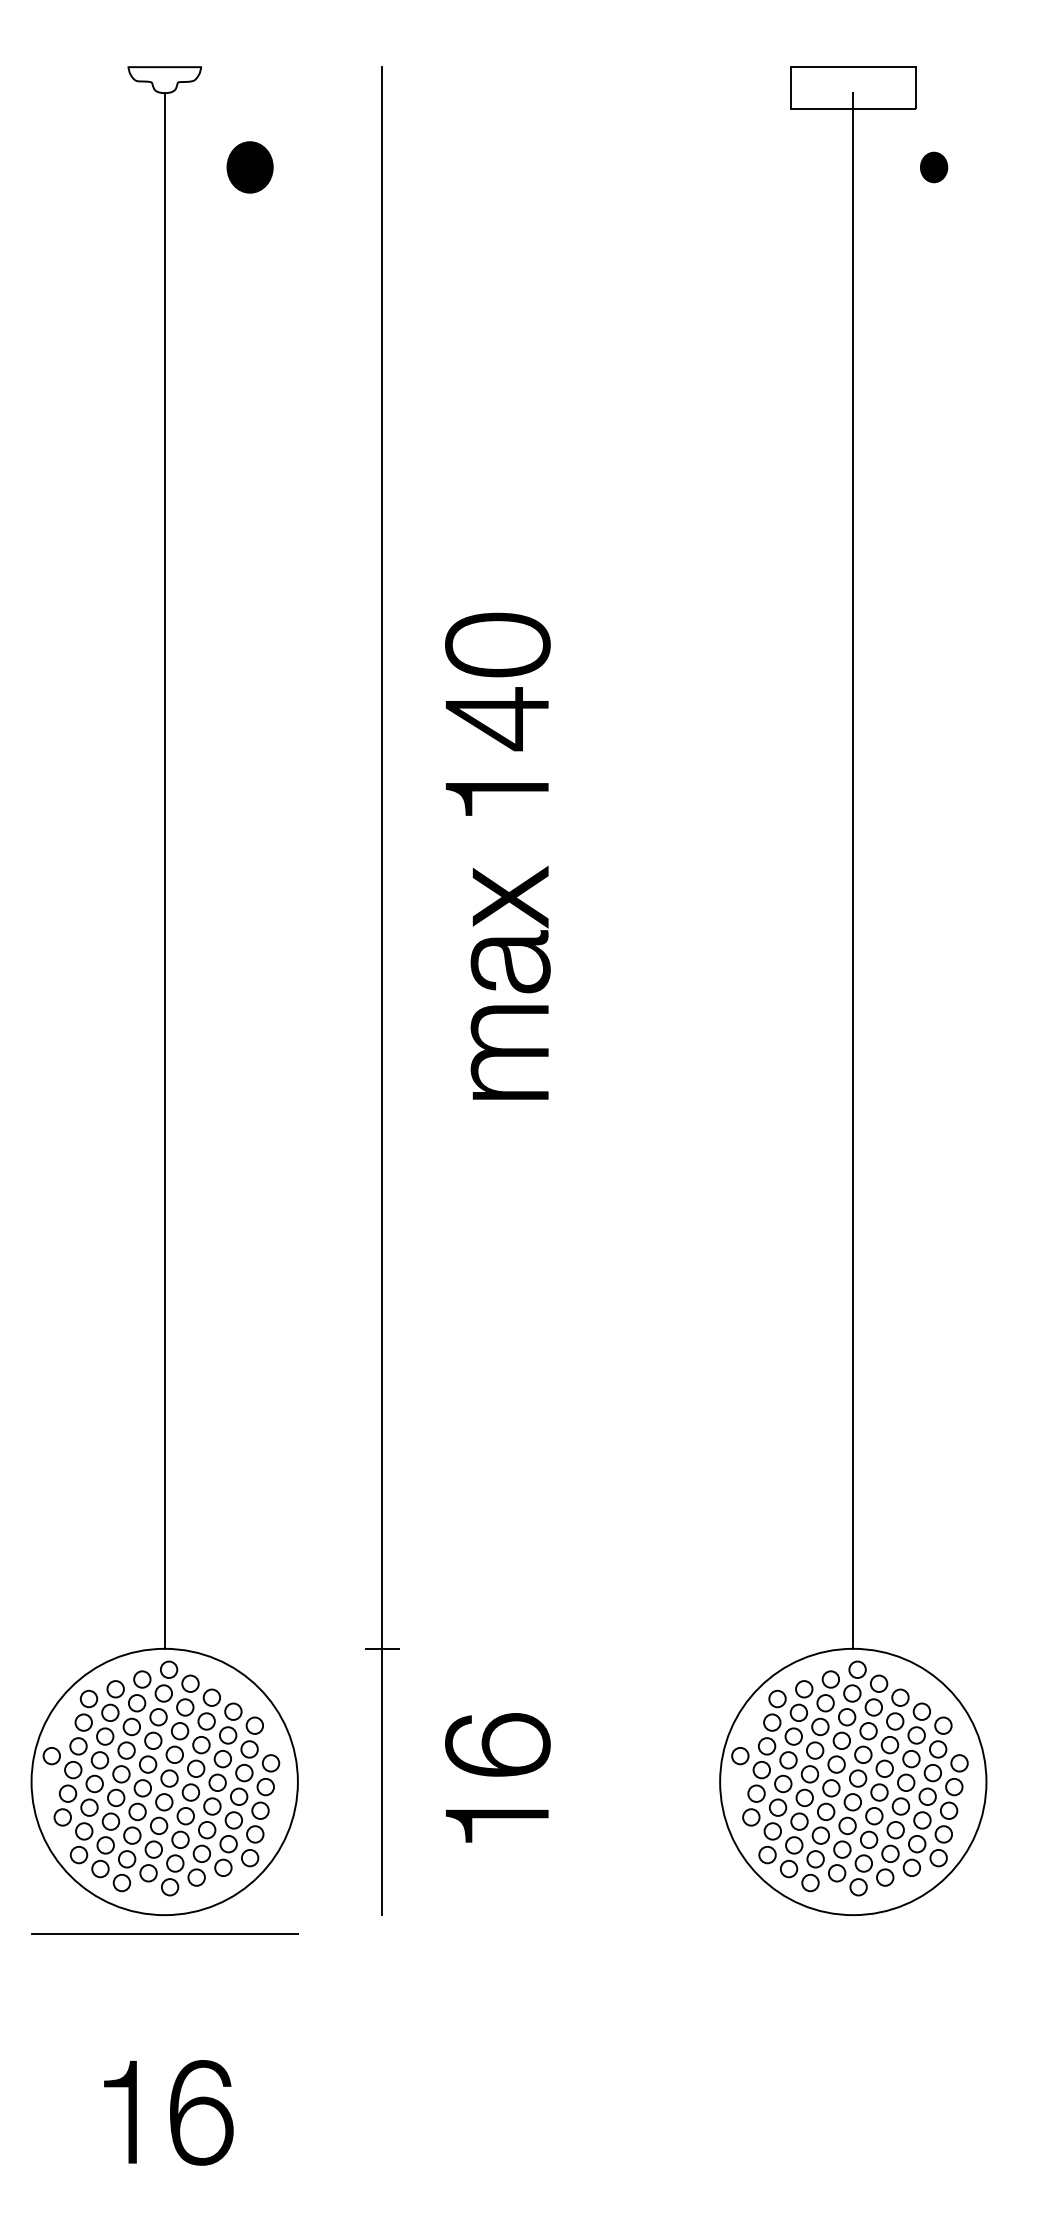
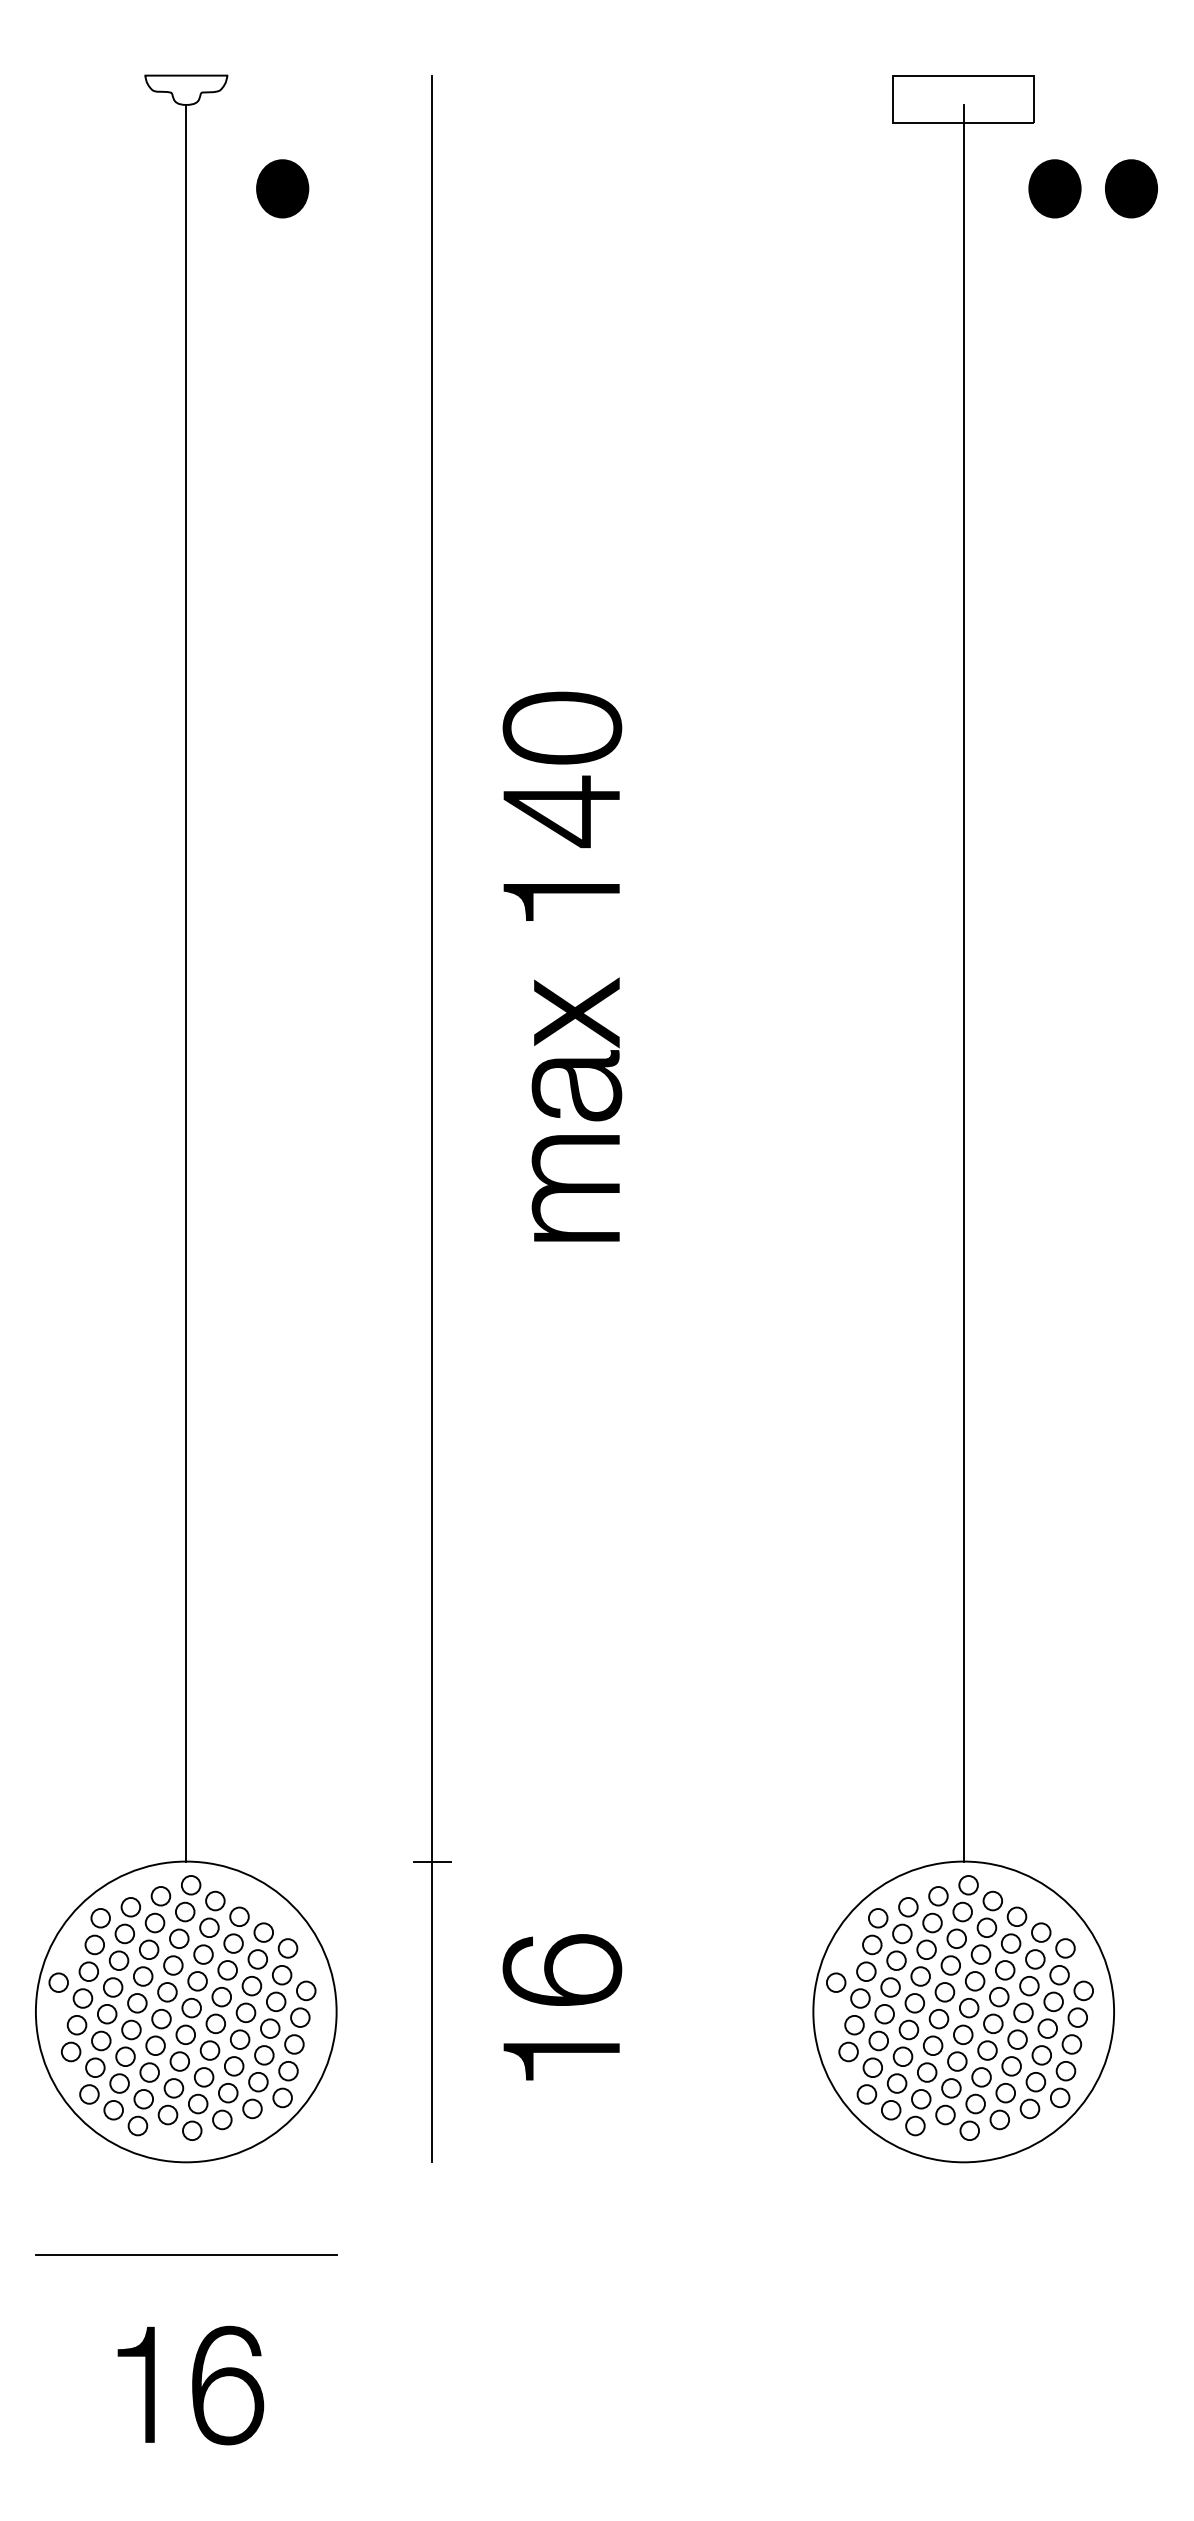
part: (933, 167) -> (1054, 188), size x1.67
part: (1001, 167) -> (1131, 188), added
line: (164, 1933) -> (186, 2254), moved

